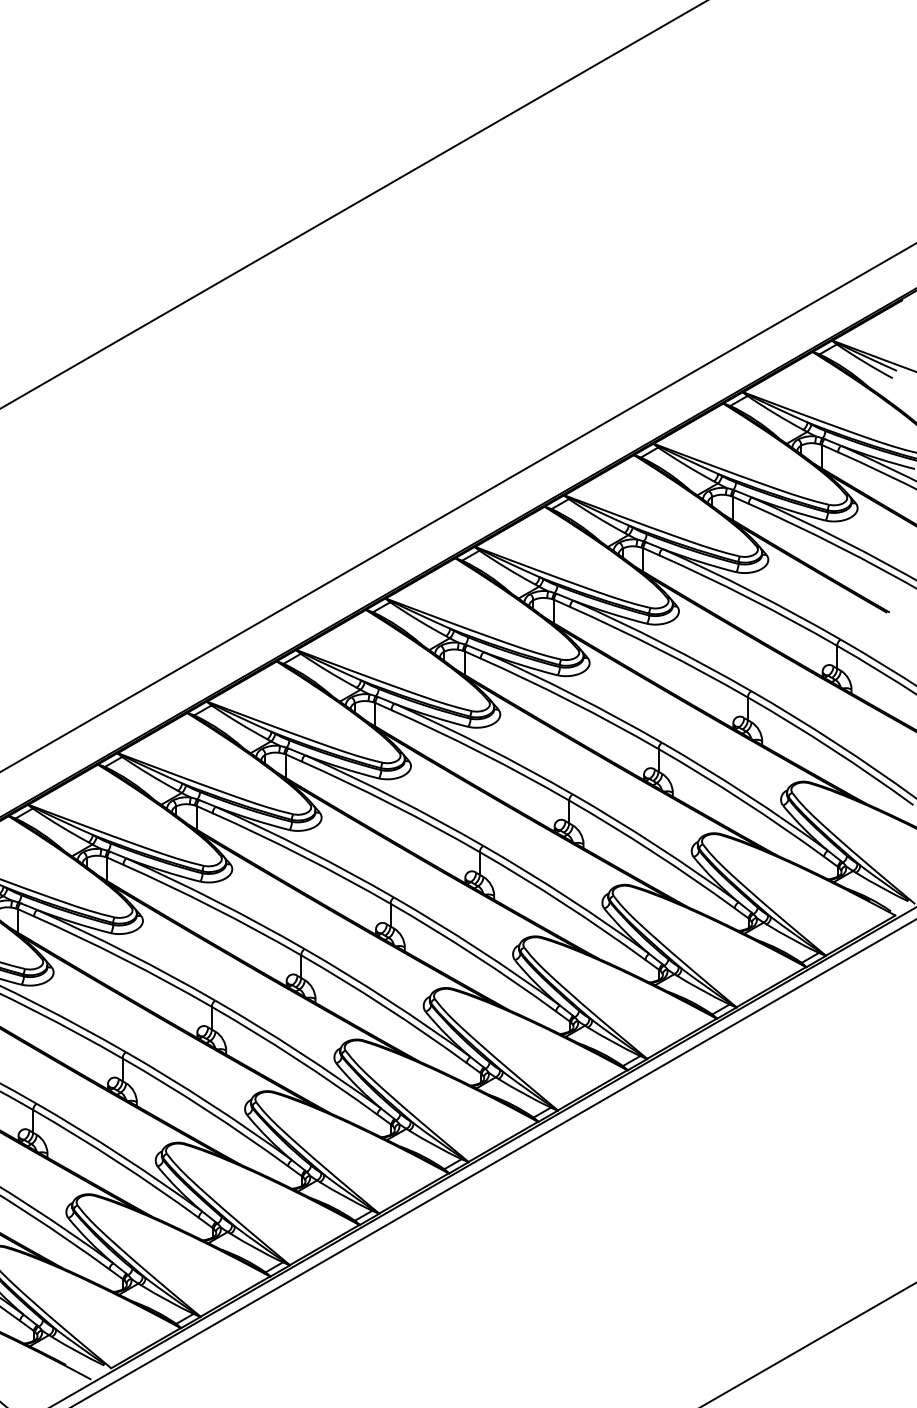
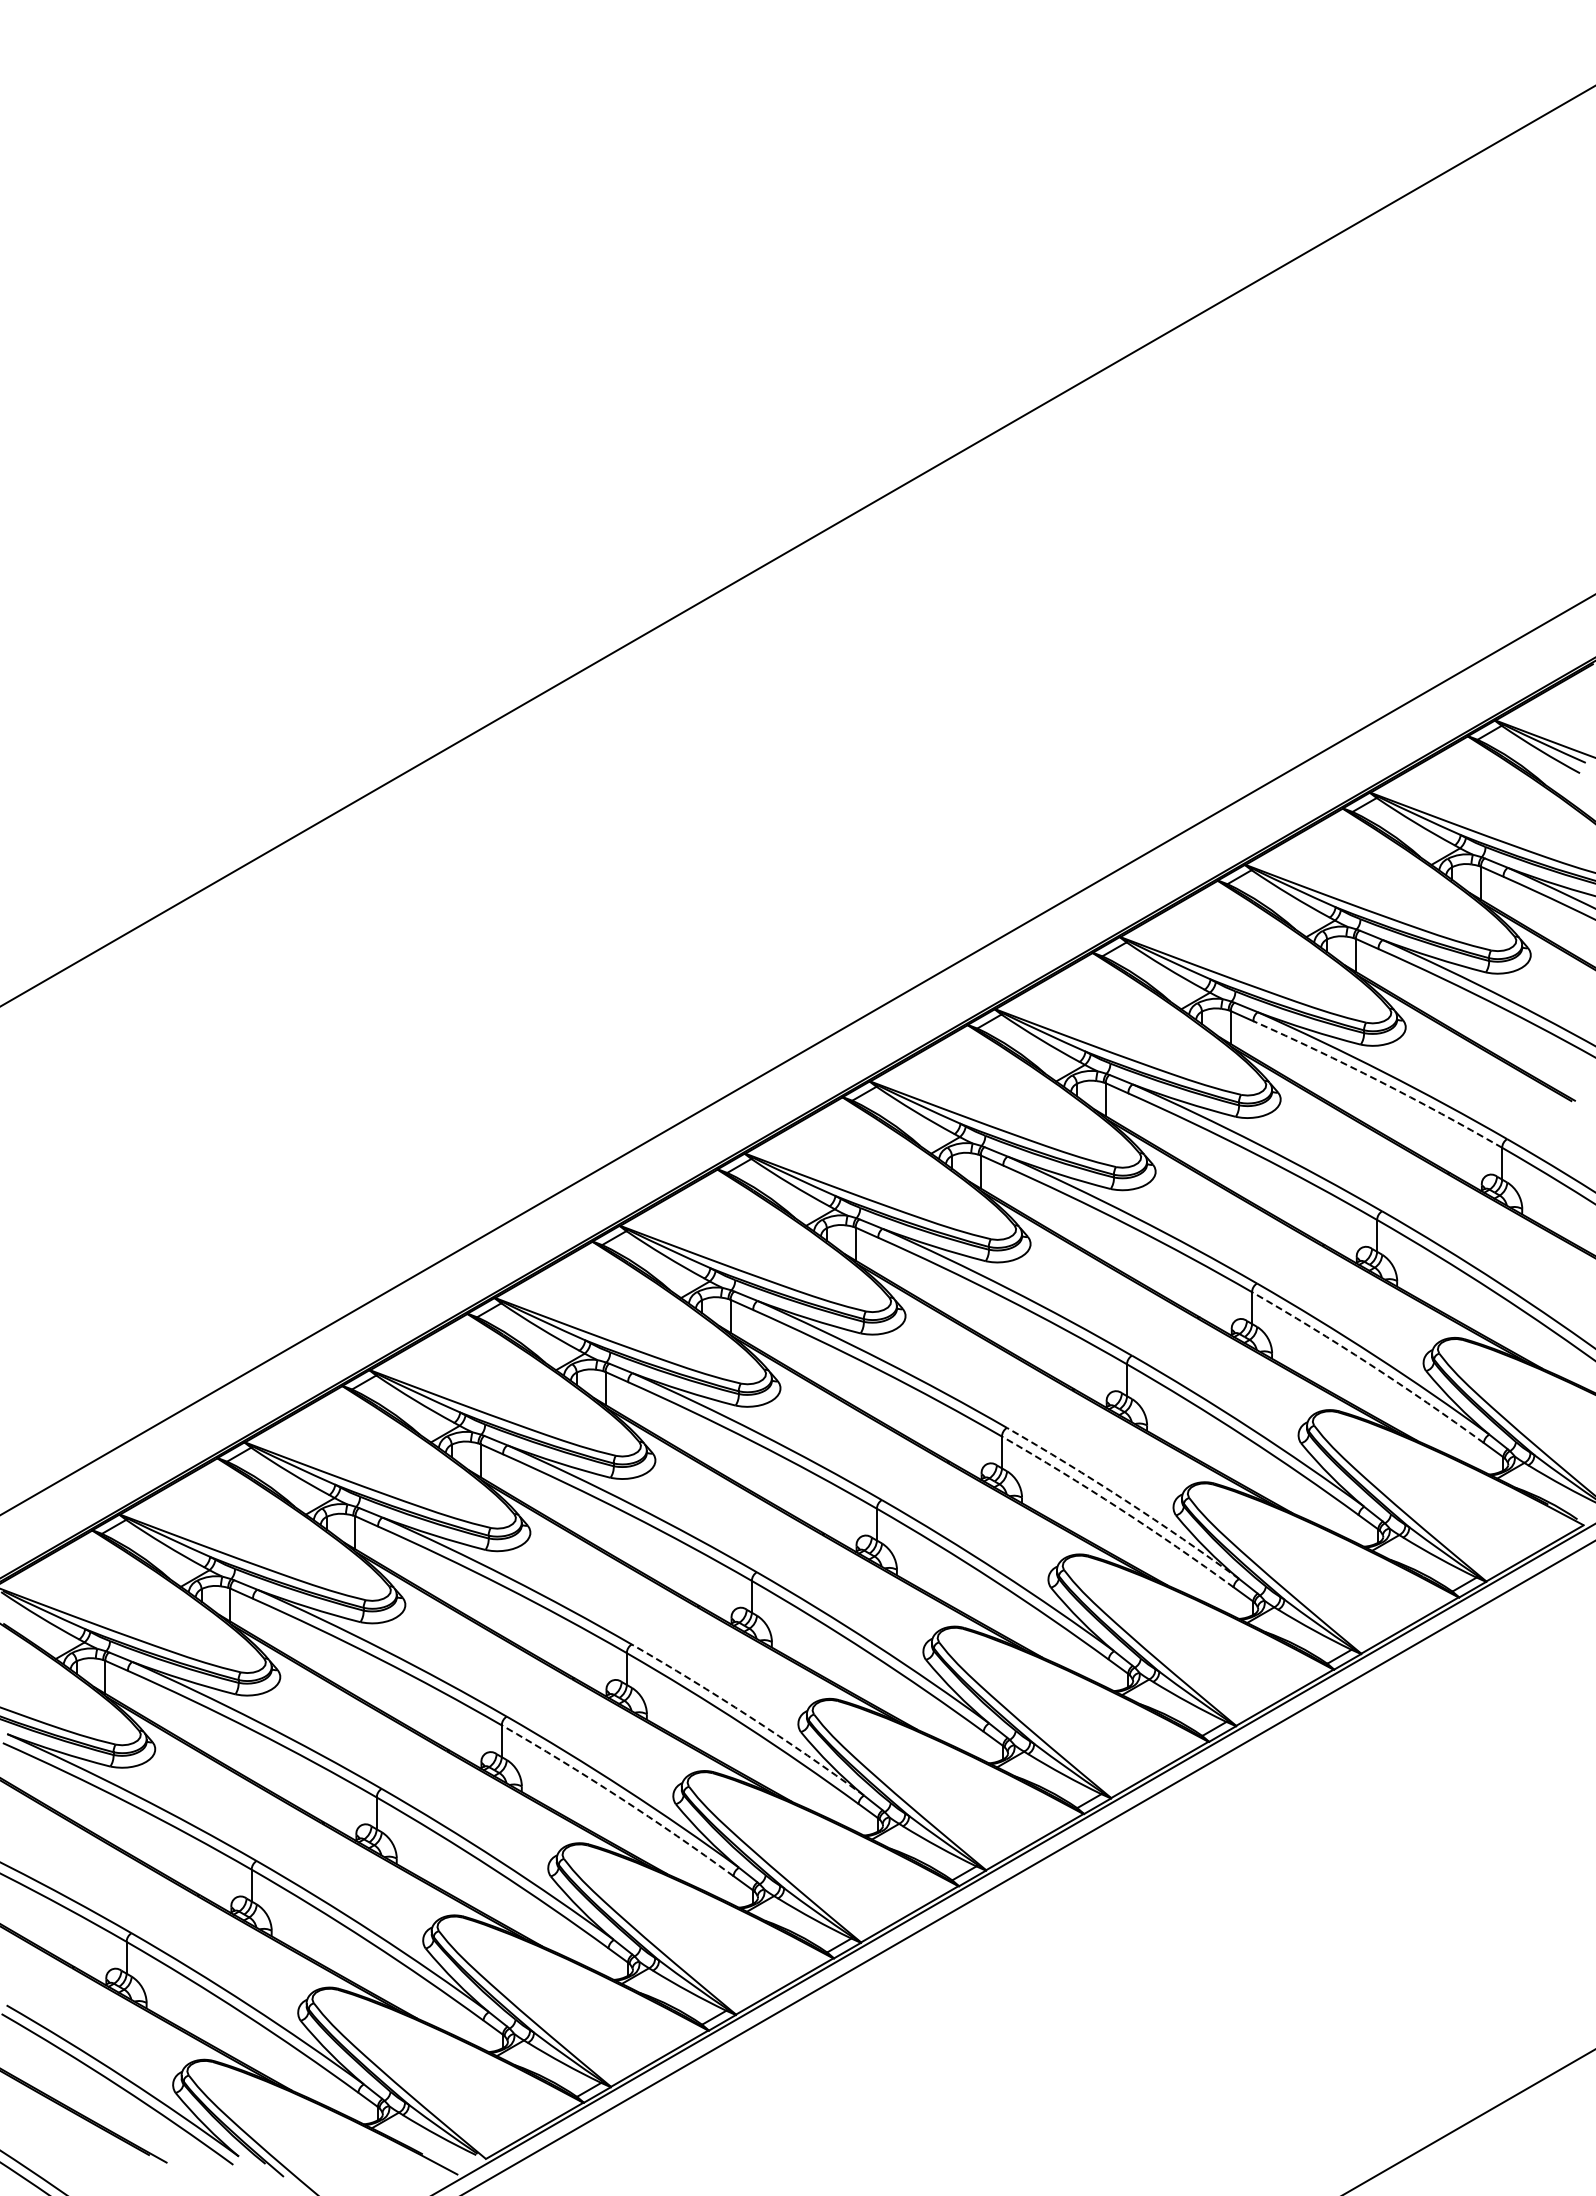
arc: (749, 598) -> (1379, 1081), solid -> dashed
arc: (742, 800) -> (1369, 1364), solid -> dashed
arc: (568, 897) -> (1125, 1500), solid -> dashed
arc: (563, 903) -> (1119, 1508), solid -> dashed
arc: (299, 1052) -> (749, 1716), solid -> dashed
arc: (206, 1110) -> (619, 1797), solid -> dashed

